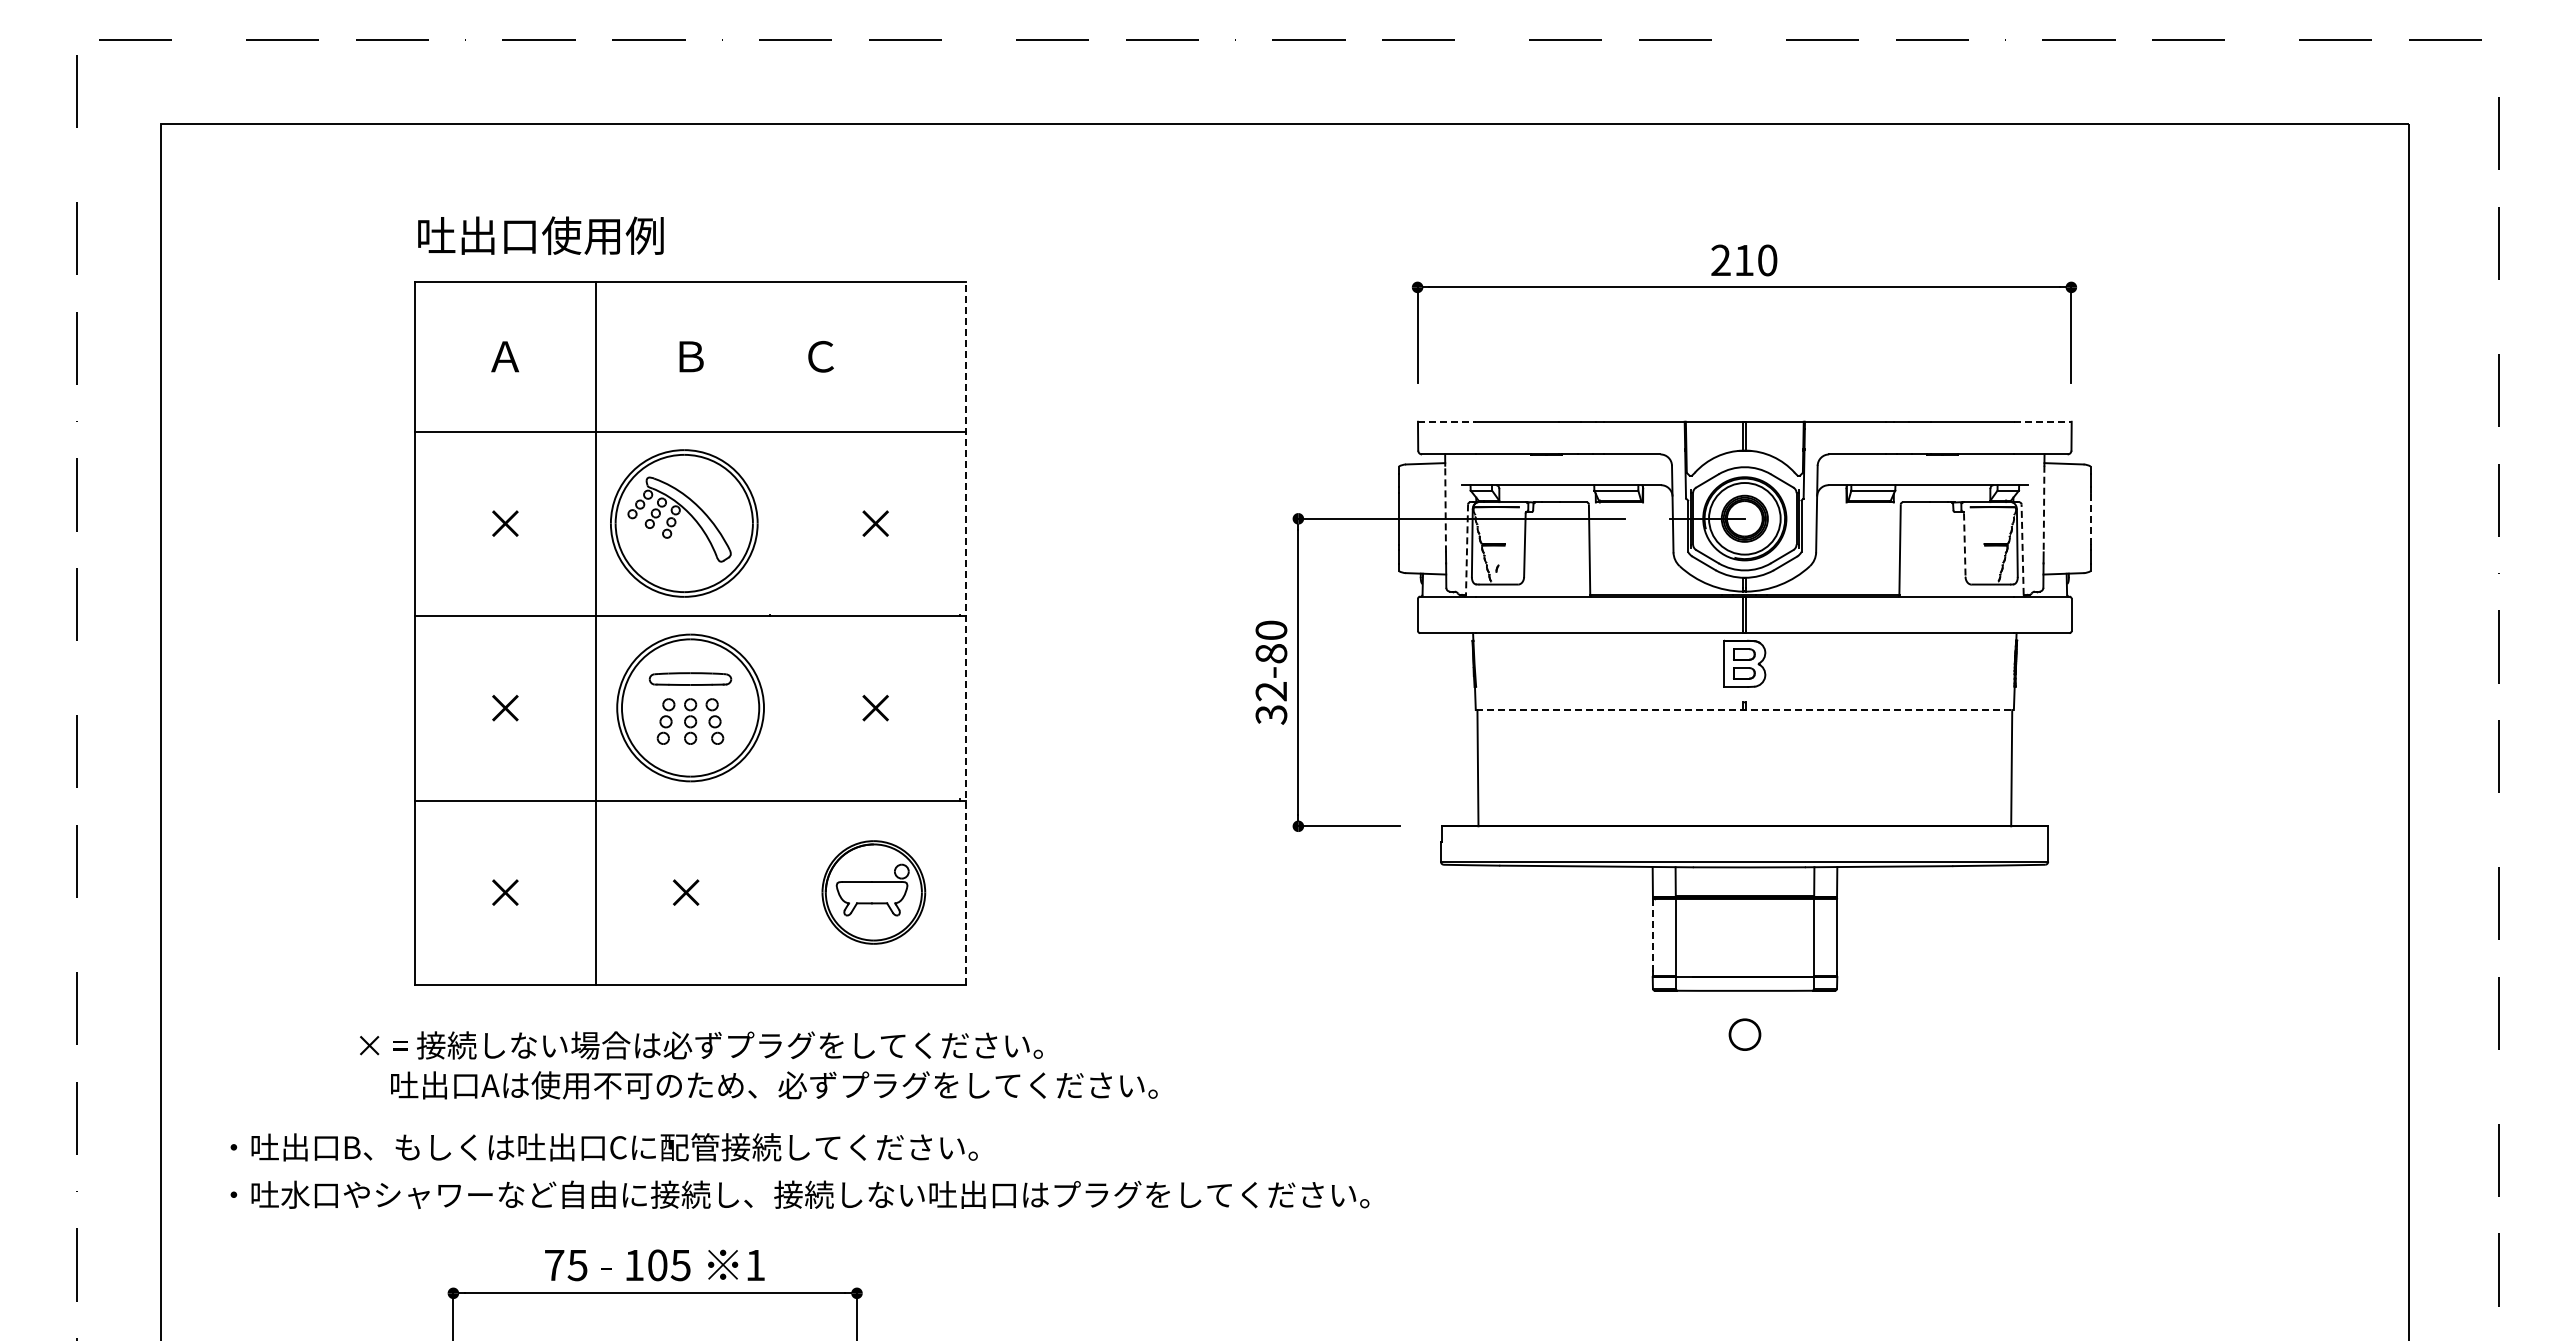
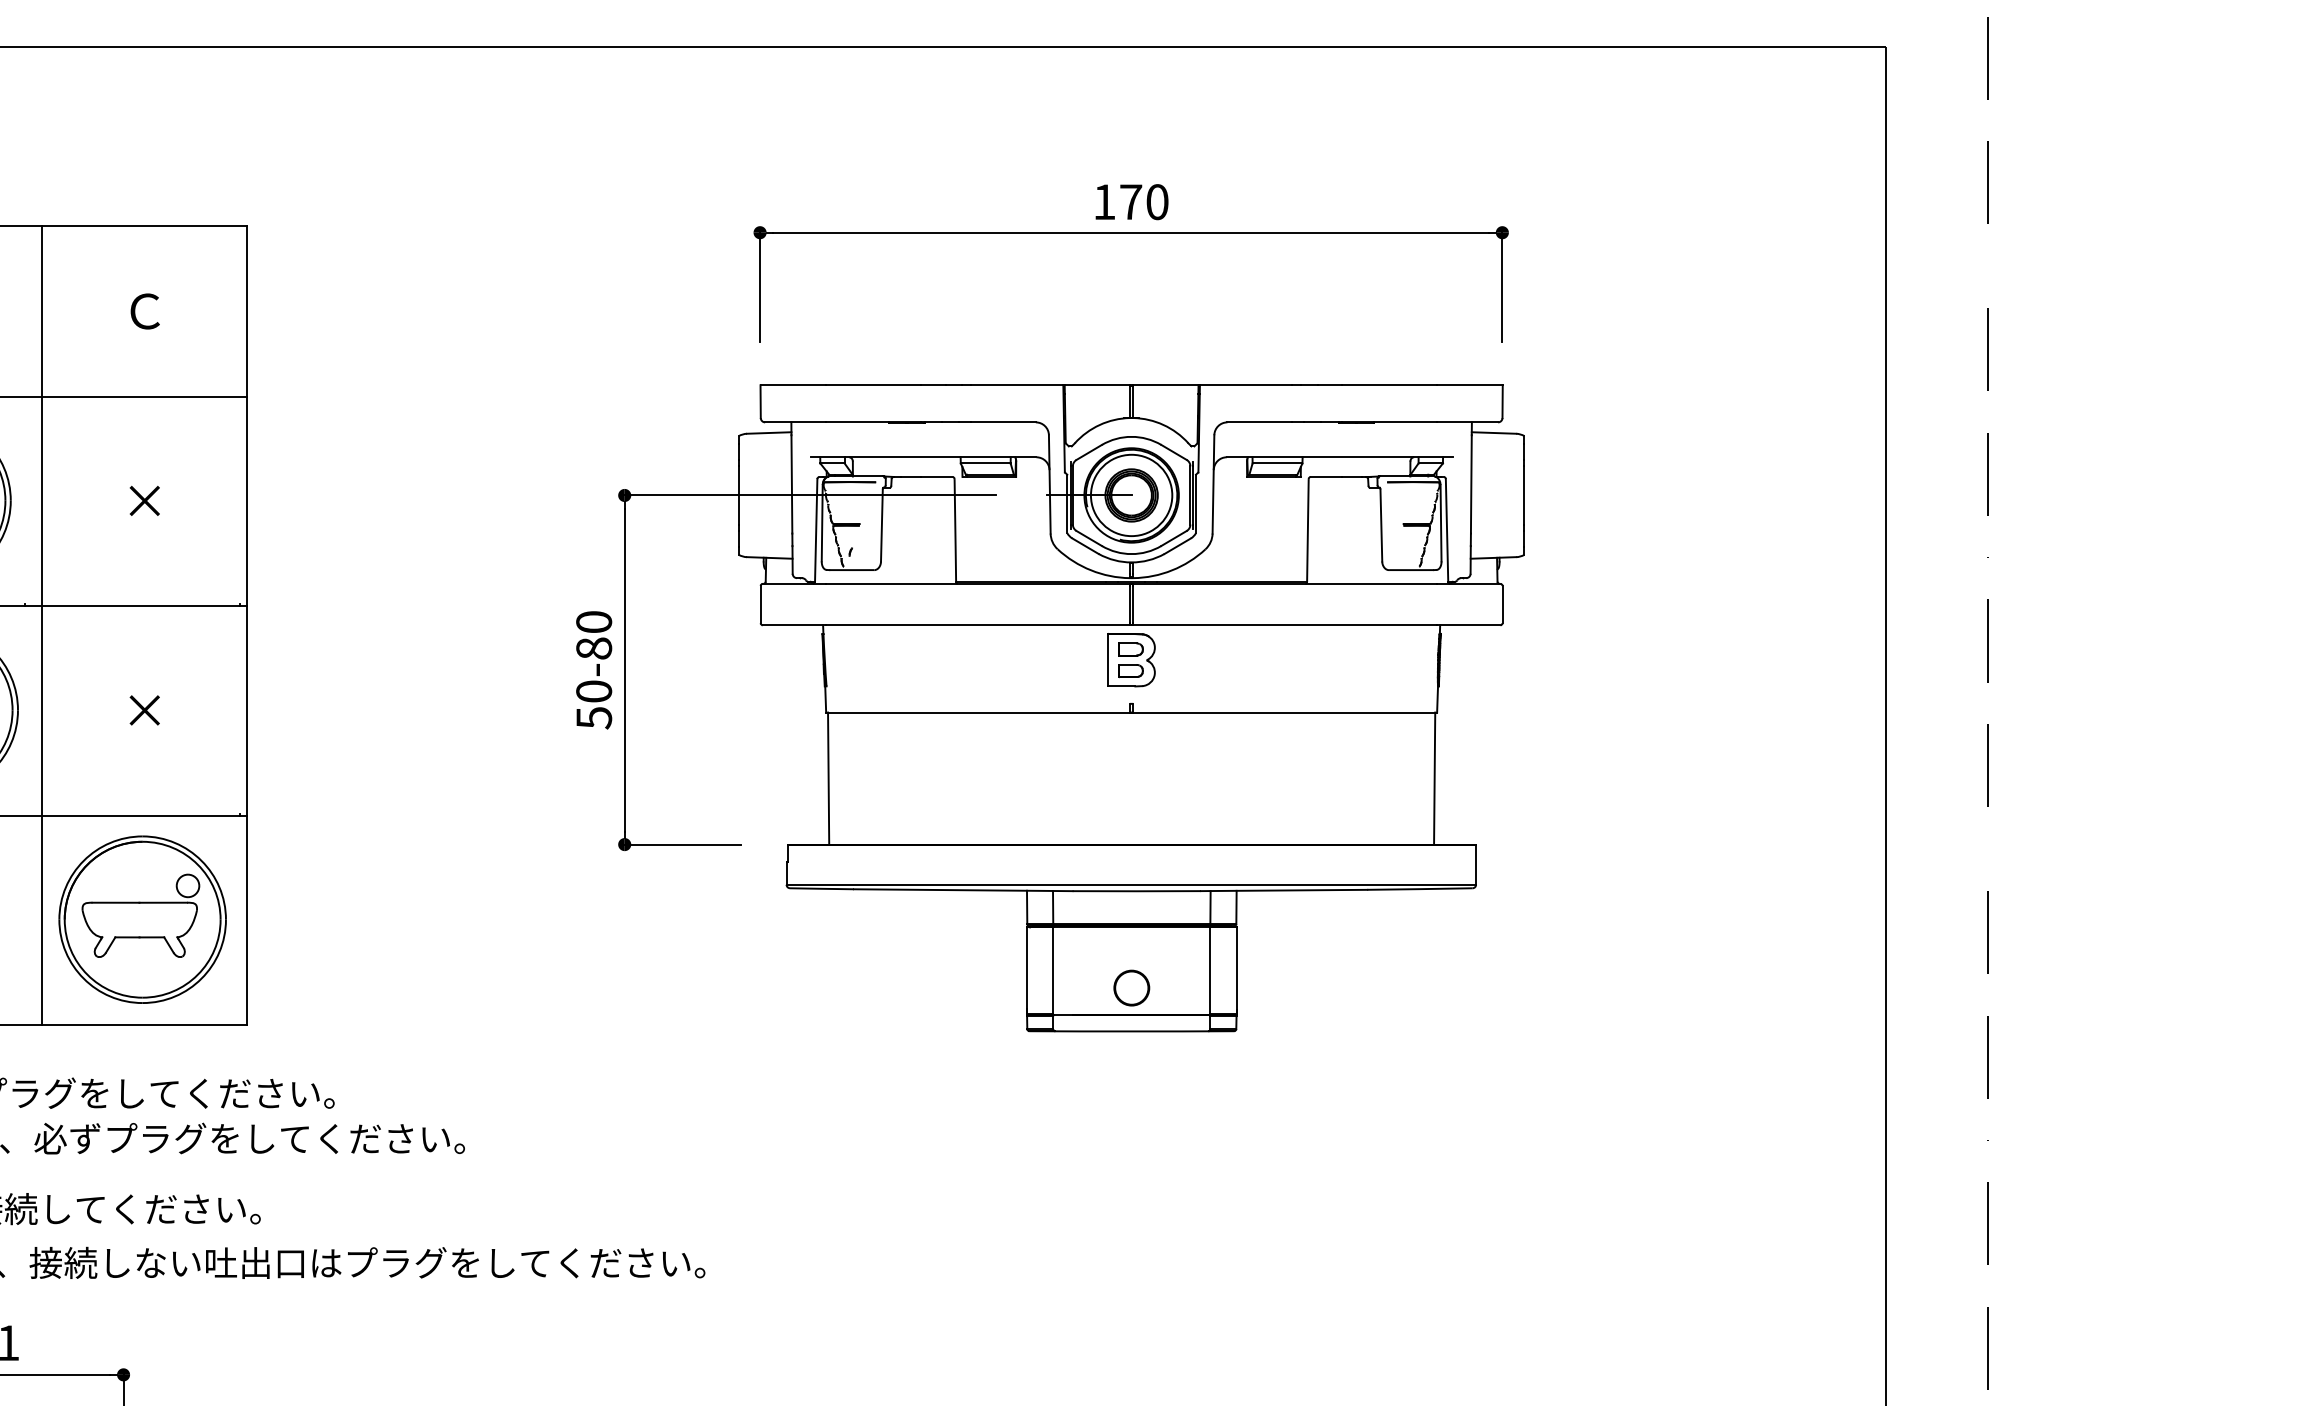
text: (1732, 259) -> (1117, 201), 210 -> 170
text: (820, 356) -> (144, 311), moved
line: (1446, 421) -> (792, 384), dashed -> solid
line: (2042, 421) -> (1469, 384), dashed -> solid
line: (1445, 508) -> (791, 483), dashed -> solid
line: (2044, 509) -> (1471, 484), dashed -> solid
line: (2090, 518) -> (1524, 495), dashed -> solid
line: (1964, 545) -> (1381, 525), dashed -> solid
line: (2022, 549) -> (1446, 530), dashed -> solid
line: (1467, 550) -> (816, 531), dashed -> solid
line: (785, 633) -> (42, 625), added
line: (966, 633) -> (247, 625), dashed -> solid
text: (1271, 702) -> (594, 704), 32-80 -> 50-80
line: (1745, 710) -> (1132, 713), dashed -> solid
part: (873, 892) -> (142, 919), size x1.43
line: (1652, 937) -> (1026, 970), dashed -> solid
part: (1744, 1034) -> (1131, 987), moved

